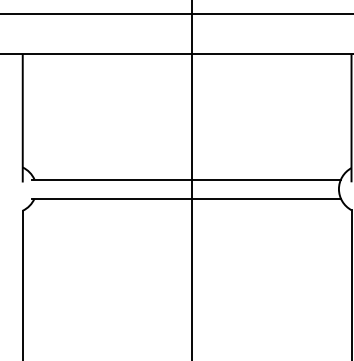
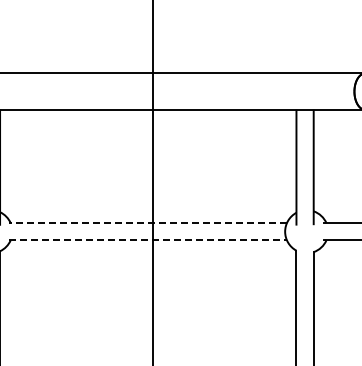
line: (186, 180) -> (147, 223), solid -> dashed
line: (187, 198) -> (148, 240), solid -> dashed

